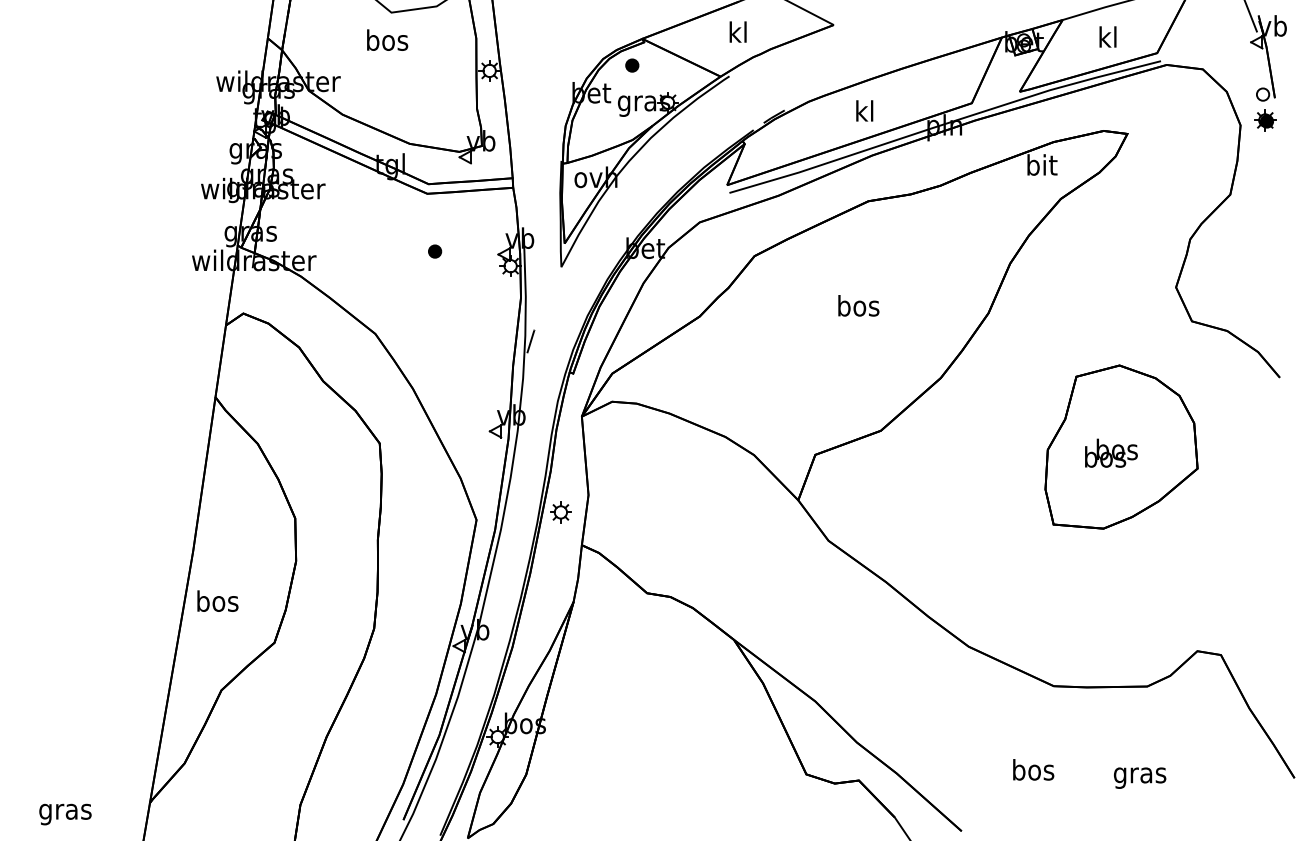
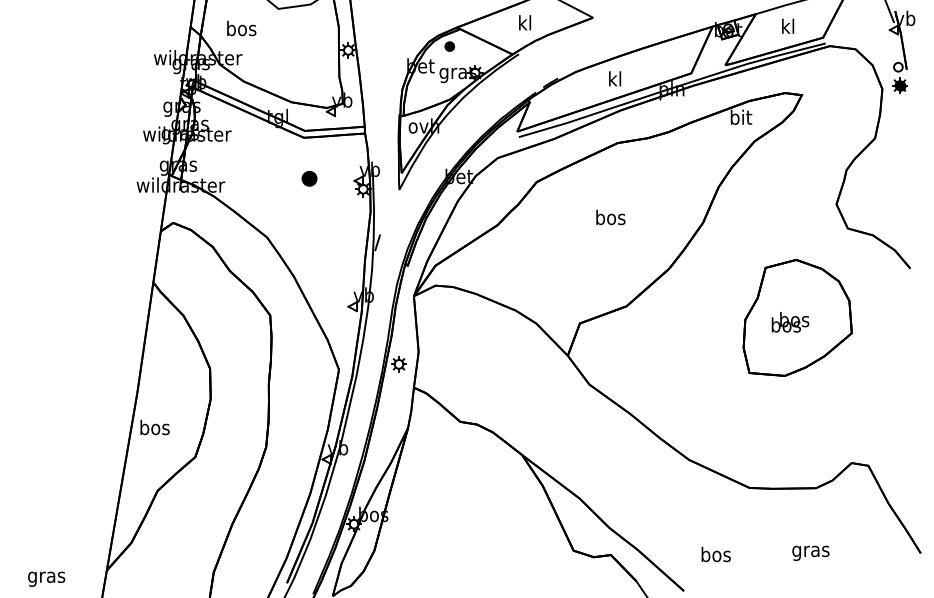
text: (387, 40) -> (241, 28), moved
part: (435, 251) -> (309, 178), size x1.6
text: (1032, 769) -> (715, 554), moved

